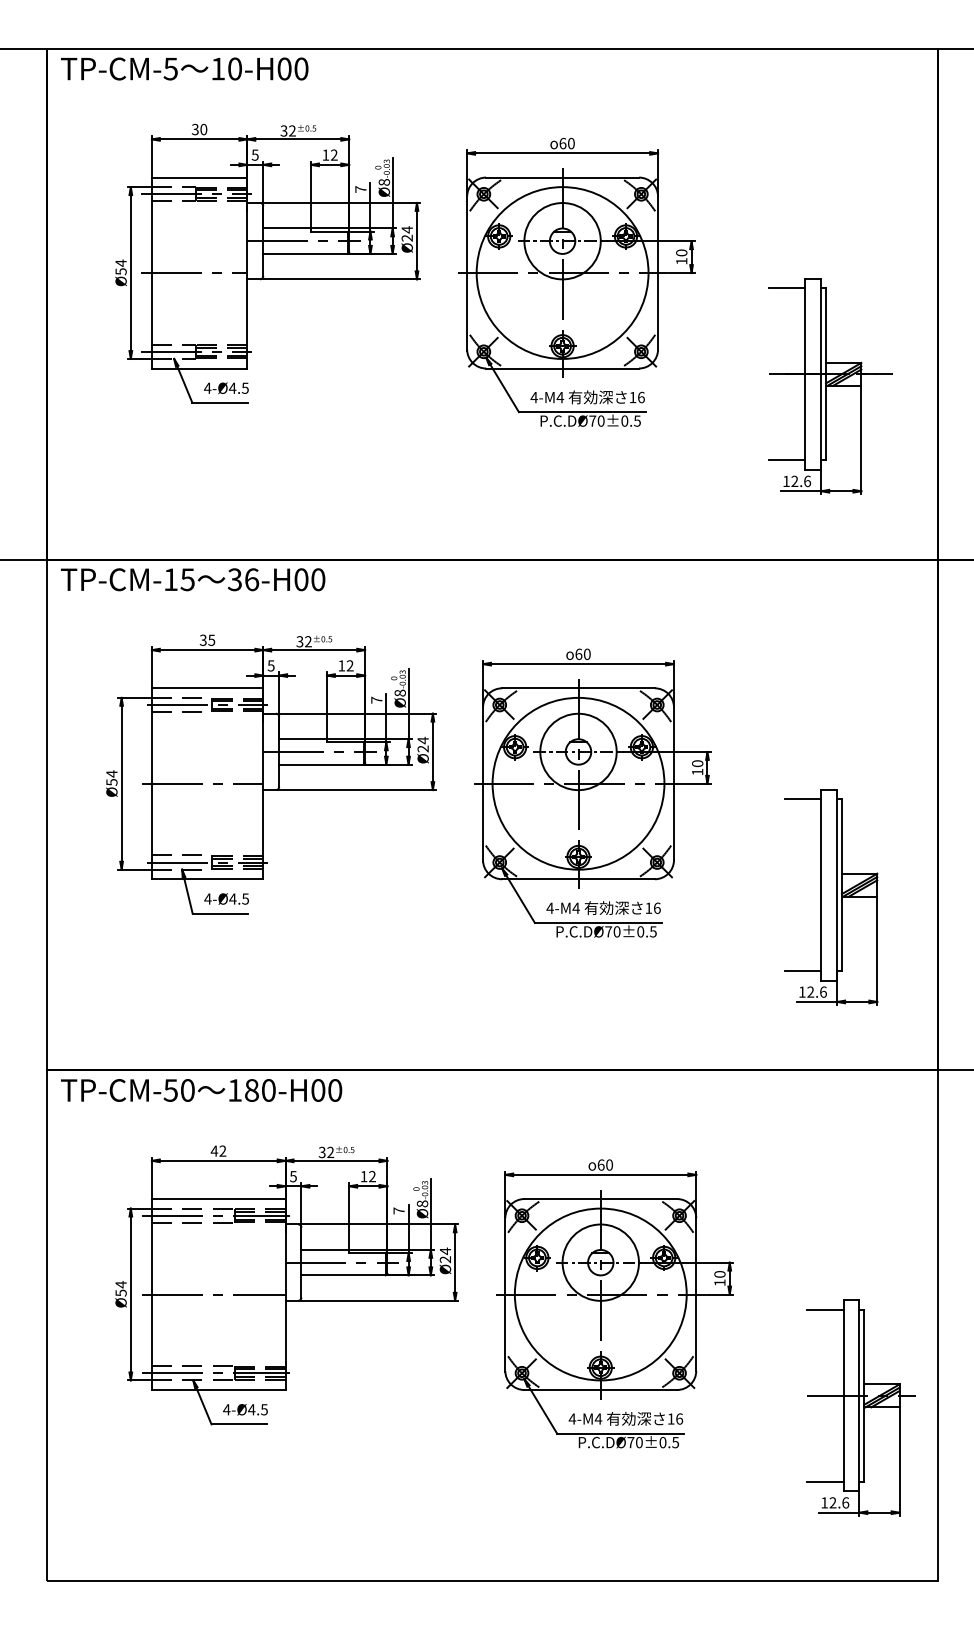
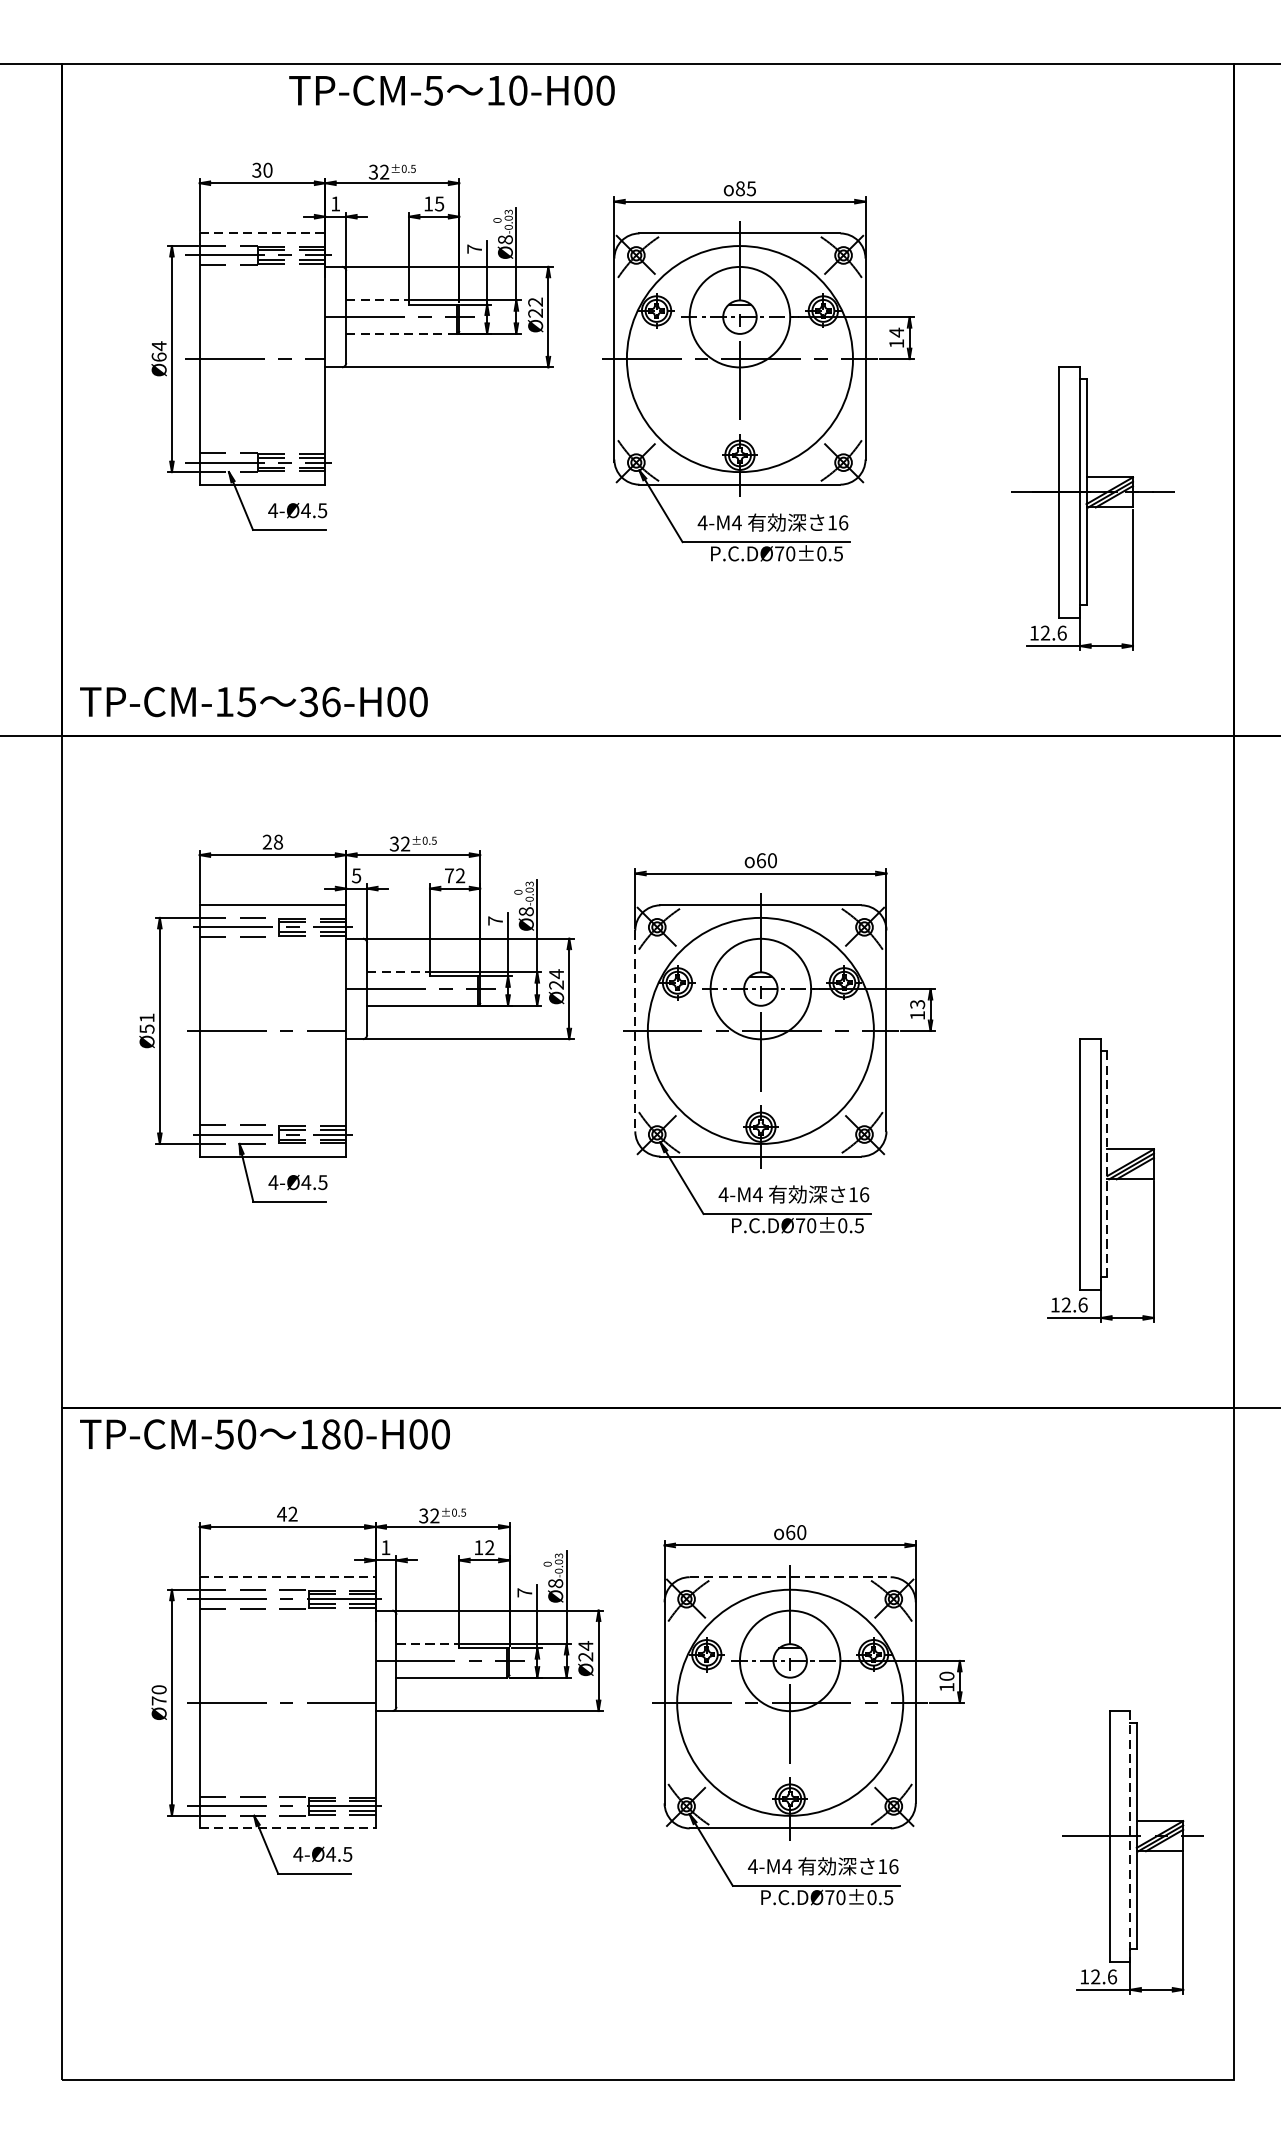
text: (184, 68) -> (451, 89), moved
text: (566, 143) -> (745, 188), 60 -> 85
text: (254, 154) -> (334, 203), 5 -> 1
text: (333, 154) -> (438, 203), 12 -> 15
line: (199, 177) -> (262, 233), solid -> dashed
line: (287, 228) -> (378, 300), solid -> dashed
text: (406, 229) -> (534, 301), Ø24 -> Ø22
text: (681, 252) -> (896, 332), 10 -> 14
line: (305, 253) -> (401, 333), solid -> dashed
text: (120, 271) -> (158, 357), Ø54 -> Ø64
line: (786, 288) -> (1034, 379), removed
line: (786, 460) -> (1034, 605), removed
text: (193, 579) -> (254, 701), moved
text: (207, 639) -> (272, 841), 35 -> 28
text: (341, 665) -> (449, 875), 12 -> 72
line: (303, 739) -> (399, 972), solid -> dashed
text: (697, 763) -> (917, 1004), 10 -> 13
text: (111, 773) -> (146, 1017), Ø54 -> Ø51
line: (483, 785) -> (635, 1033), solid -> dashed
line: (802, 799) -> (1055, 1051), removed
line: (841, 885) -> (1106, 1164), solid -> dashed
line: (802, 971) -> (1055, 1277), removed
text: (293, 1176) -> (385, 1547), 5 -> 1
line: (218, 1199) -> (287, 1577), solid -> dashed
line: (601, 1199) -> (791, 1577), solid -> dashed
line: (325, 1249) -> (428, 1643), solid -> dashed
text: (120, 1288) -> (158, 1694), Ø54 -> Ø70
line: (825, 1309) -> (1085, 1722), removed
line: (218, 1389) -> (287, 1827), solid -> dashed
line: (859, 1396) -> (1130, 1836), solid -> dashed
line: (825, 1481) -> (1085, 1948), removed

